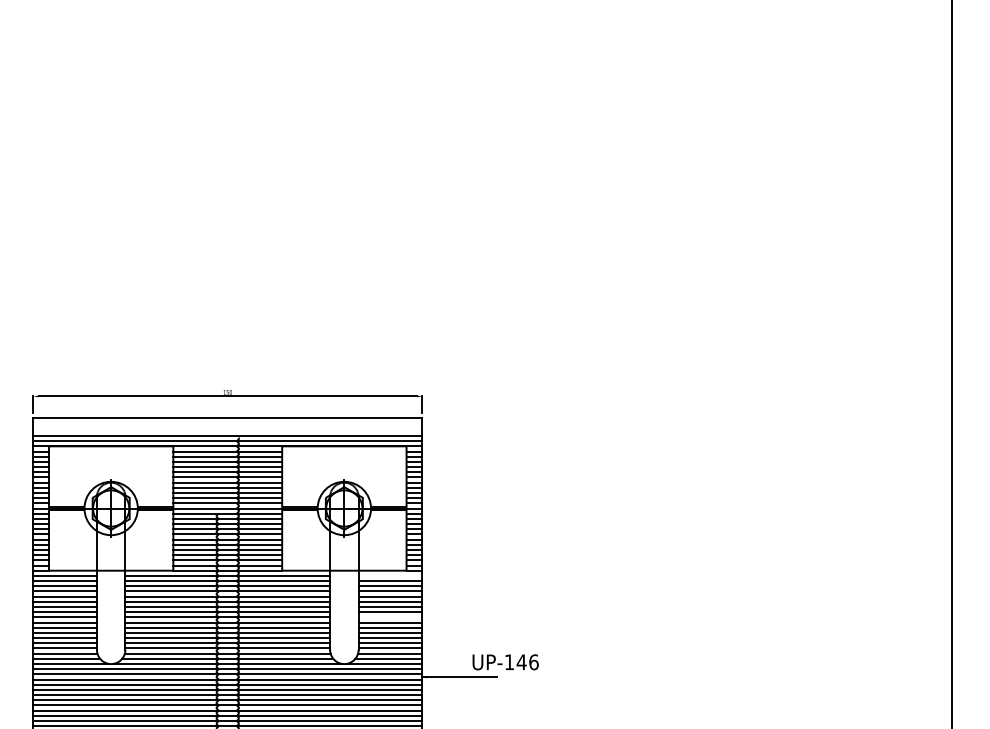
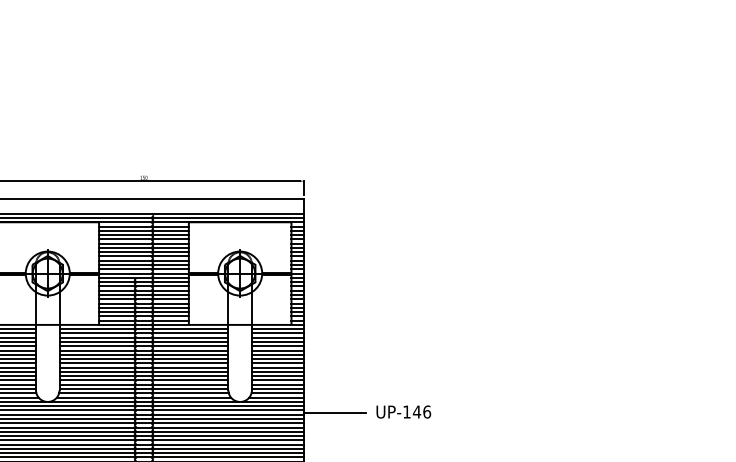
line: (390, 575) -> (278, 328), added
line: (390, 617) -> (278, 363), added
text: (505, 662) -> (403, 412), moved

